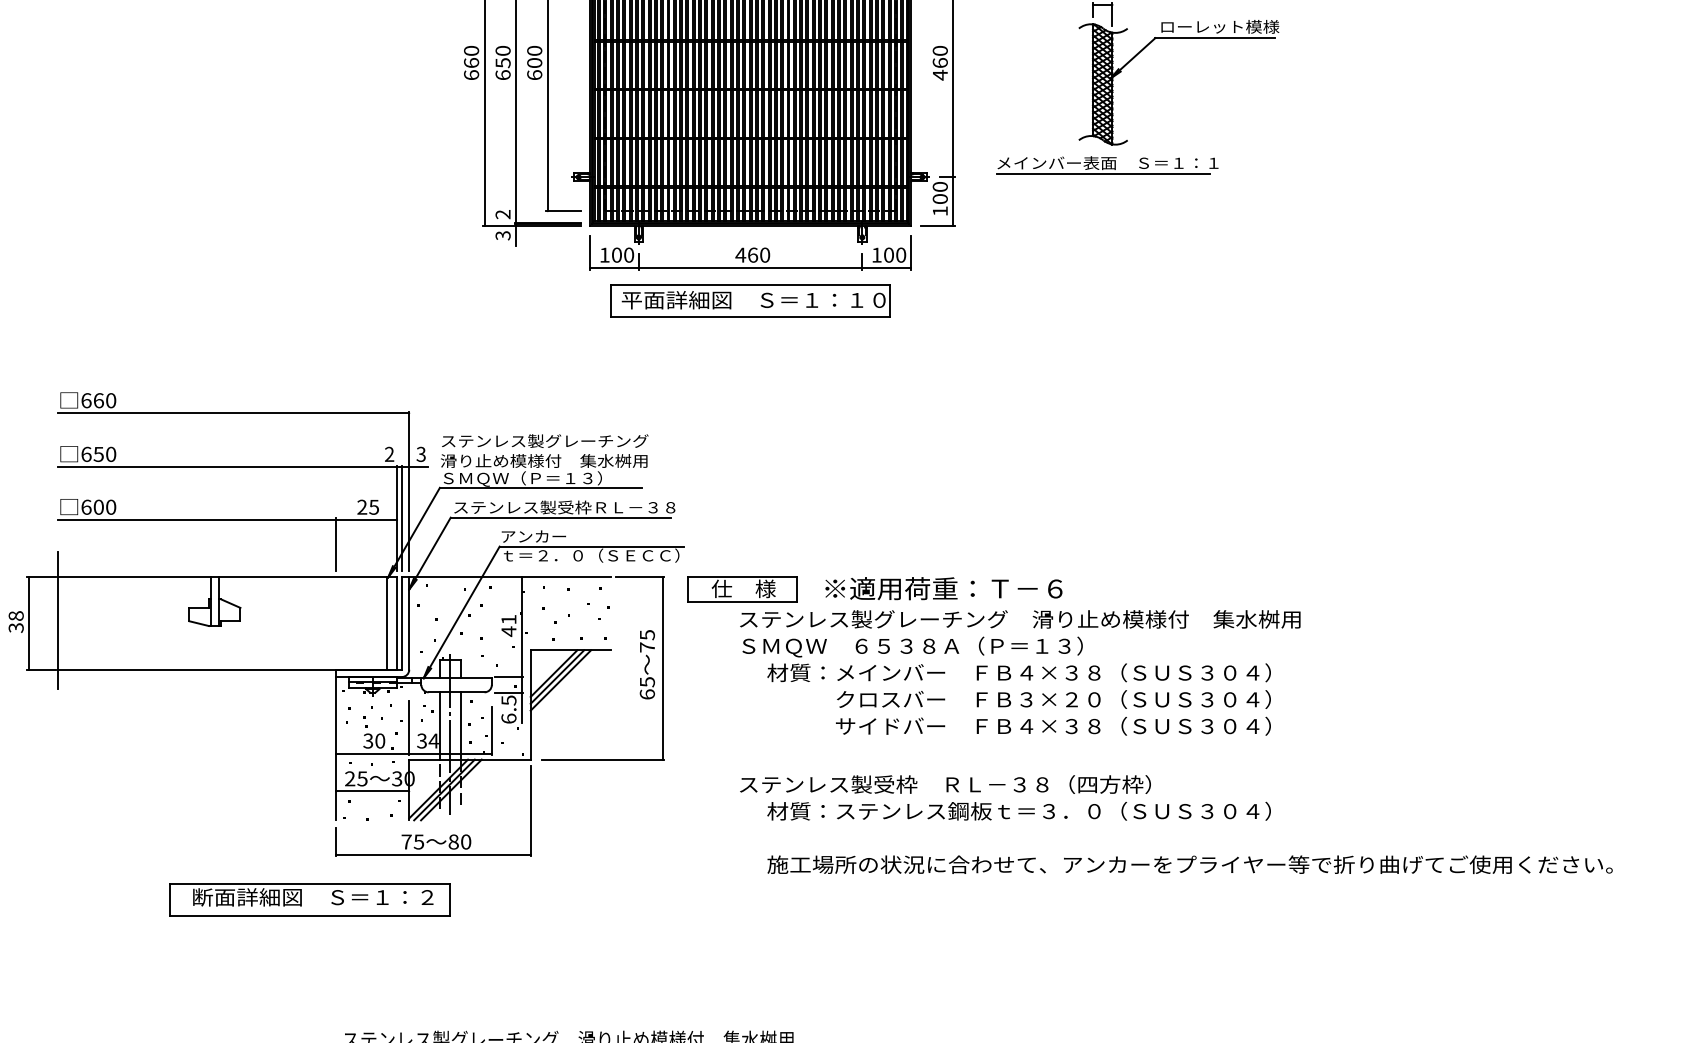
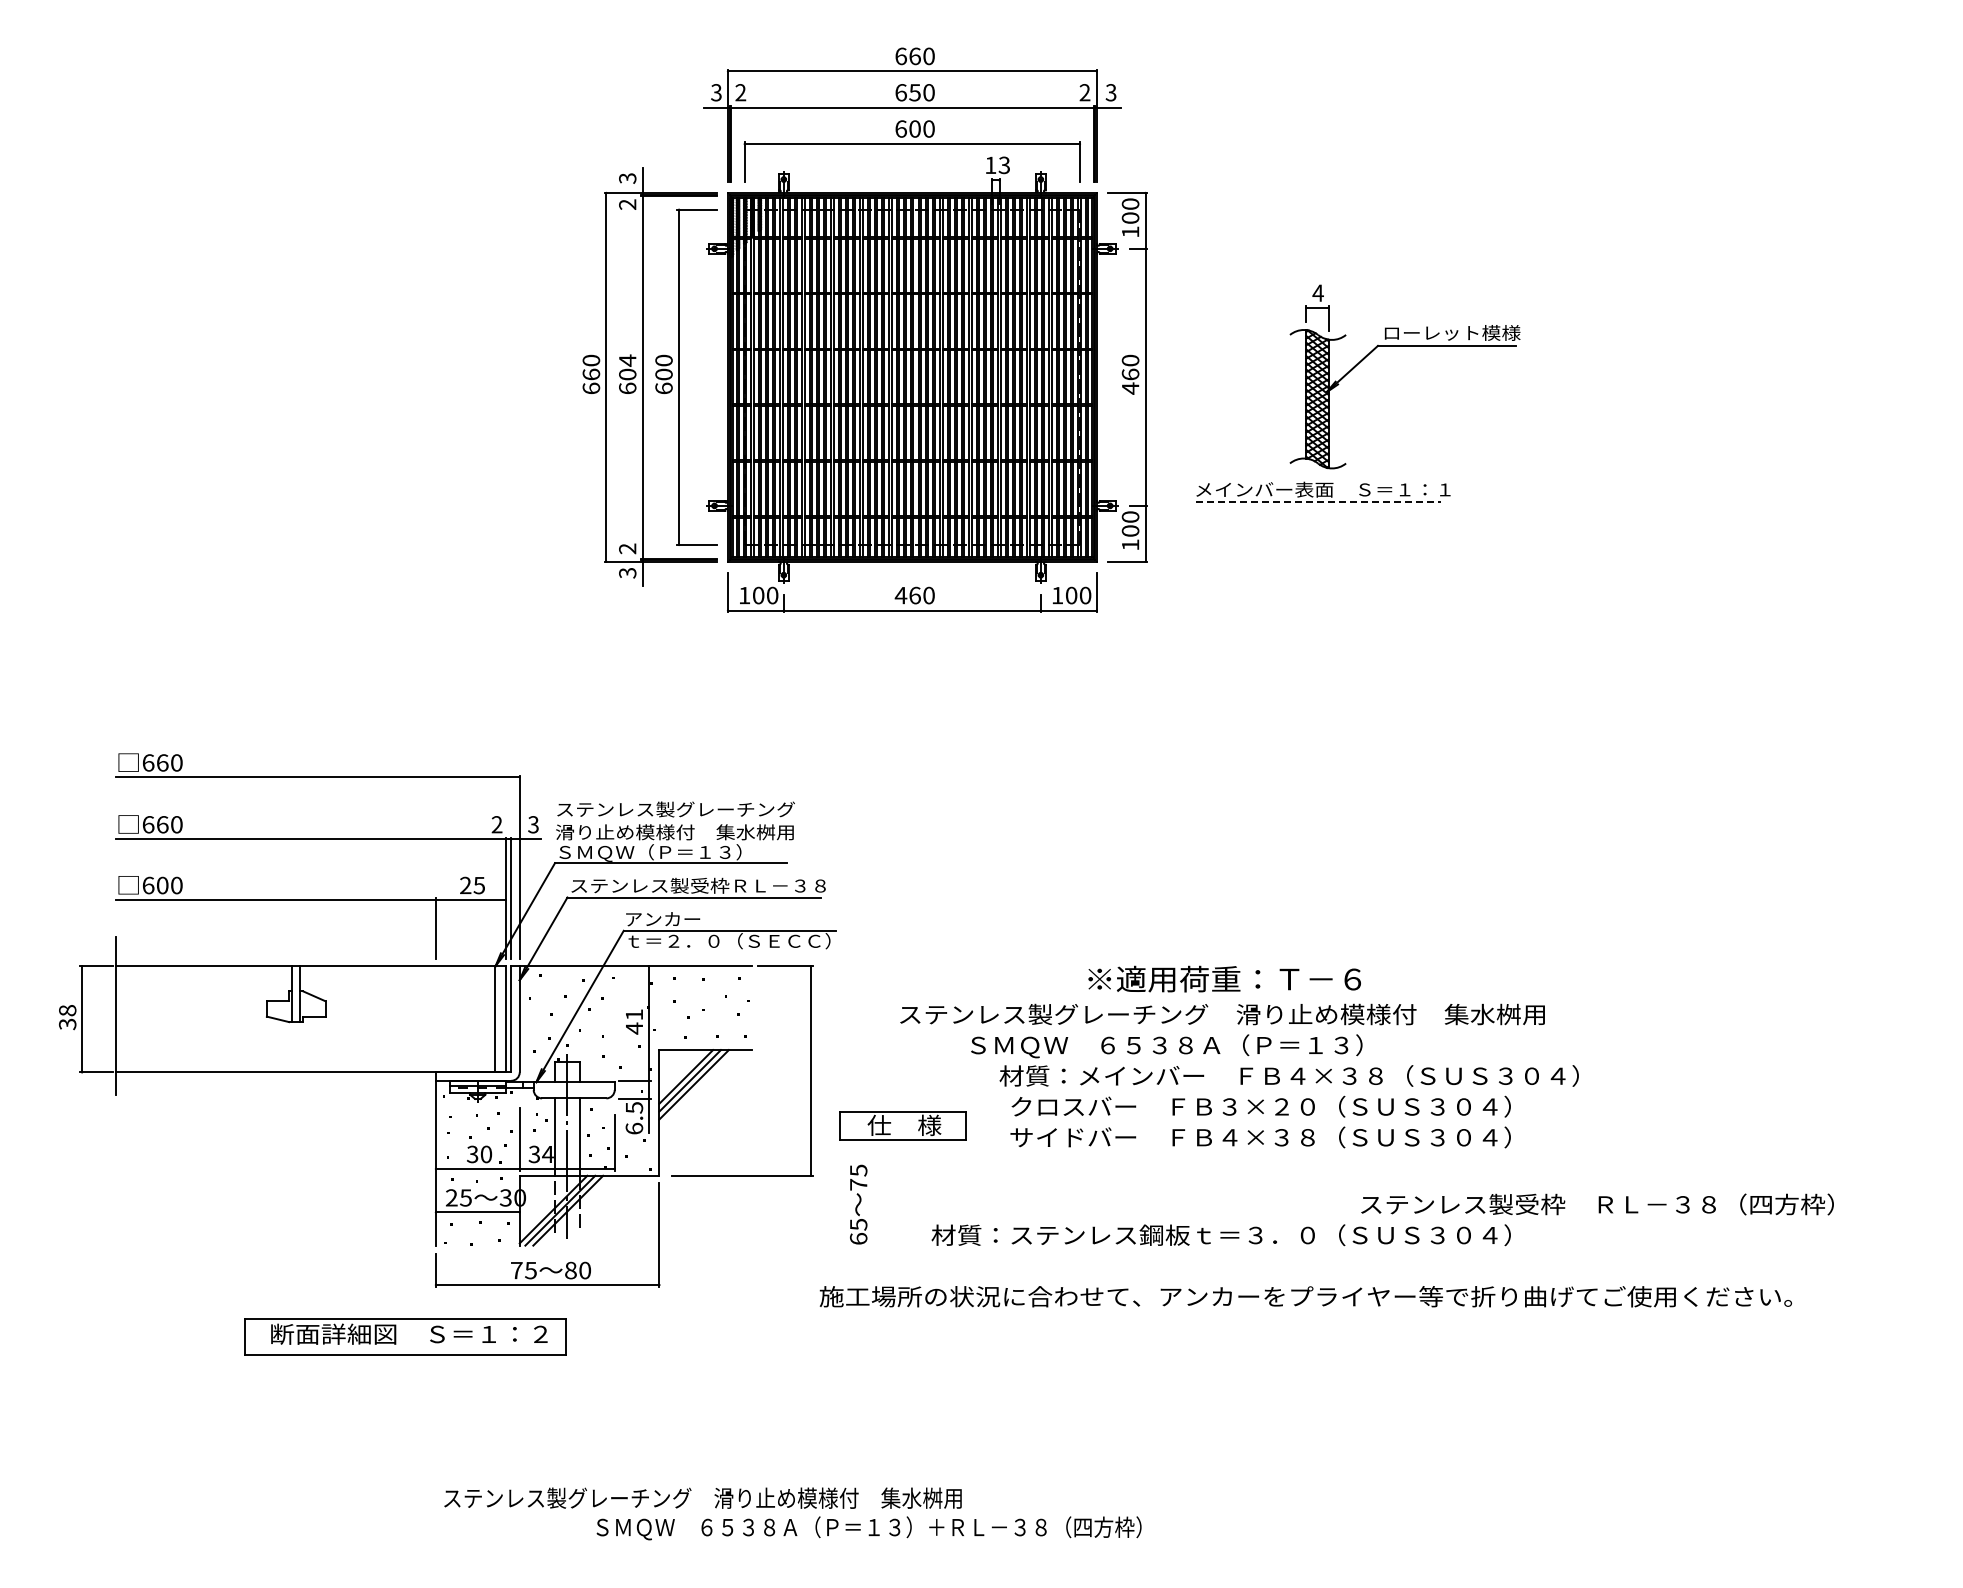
text: (502, 56) -> (627, 367), 650 -> 604
line: (1103, 174) -> (1318, 502), solid -> dashed
part: (750, 300) -> (912, 647), removed
text: (98, 454) -> (162, 824), 650 -> 660
part: (742, 588) -> (902, 1125), moved
text: (943, 588) -> (1224, 978), moved
text: (1006, 659) -> (1274, 1060), moved
text: (647, 664) -> (858, 1204), moved
text: (945, 784) -> (1597, 1204), moved
text: (1189, 864) -> (1305, 1296), moved

